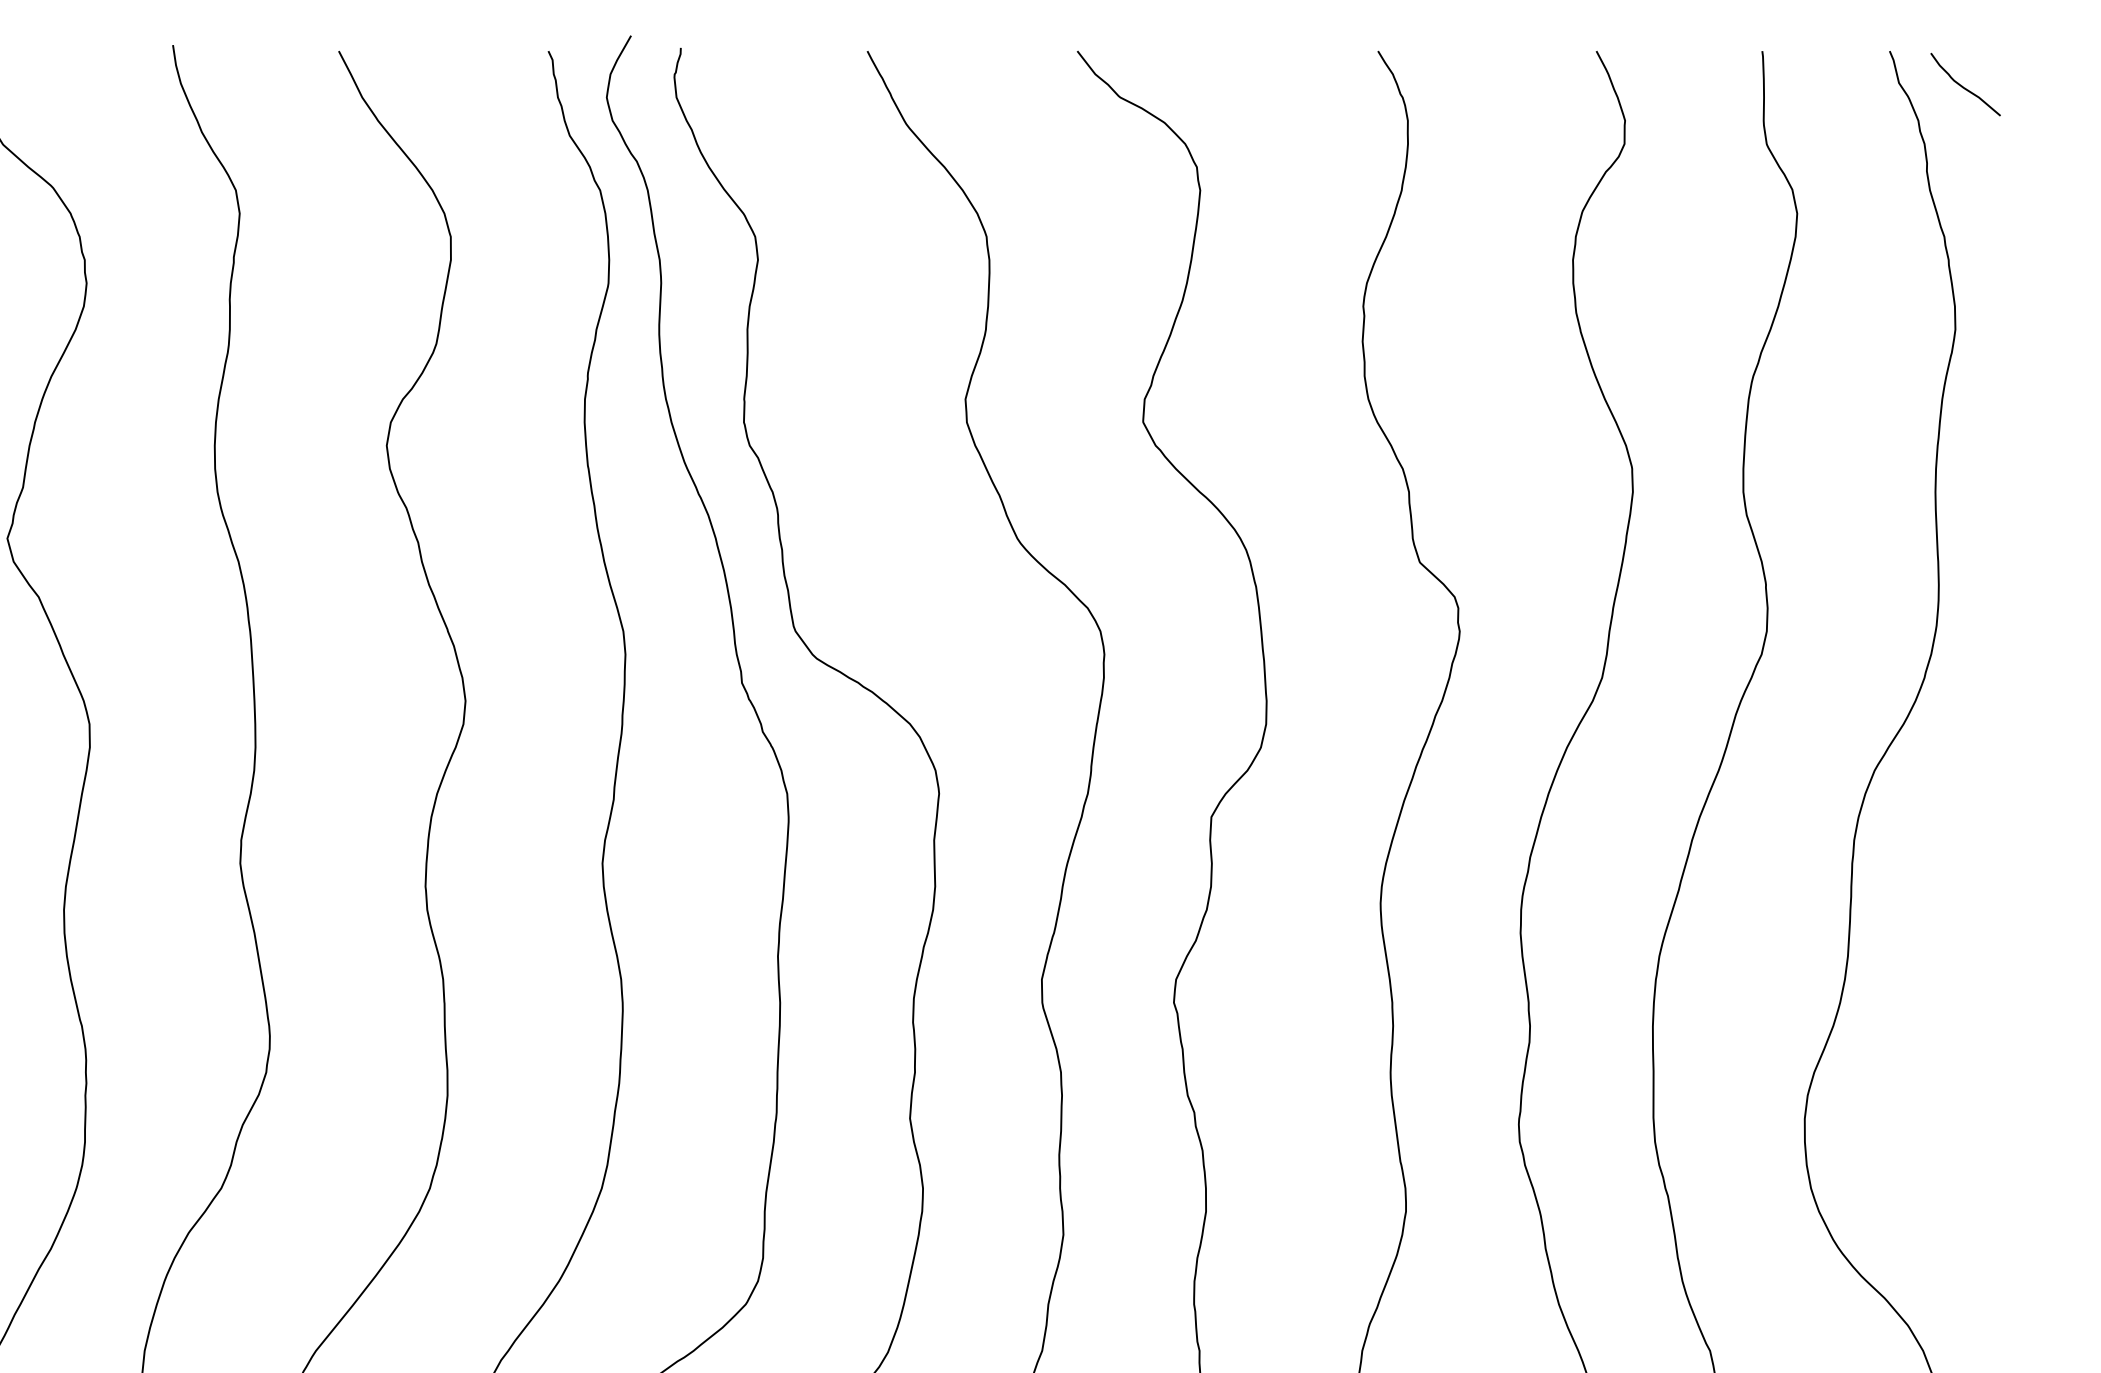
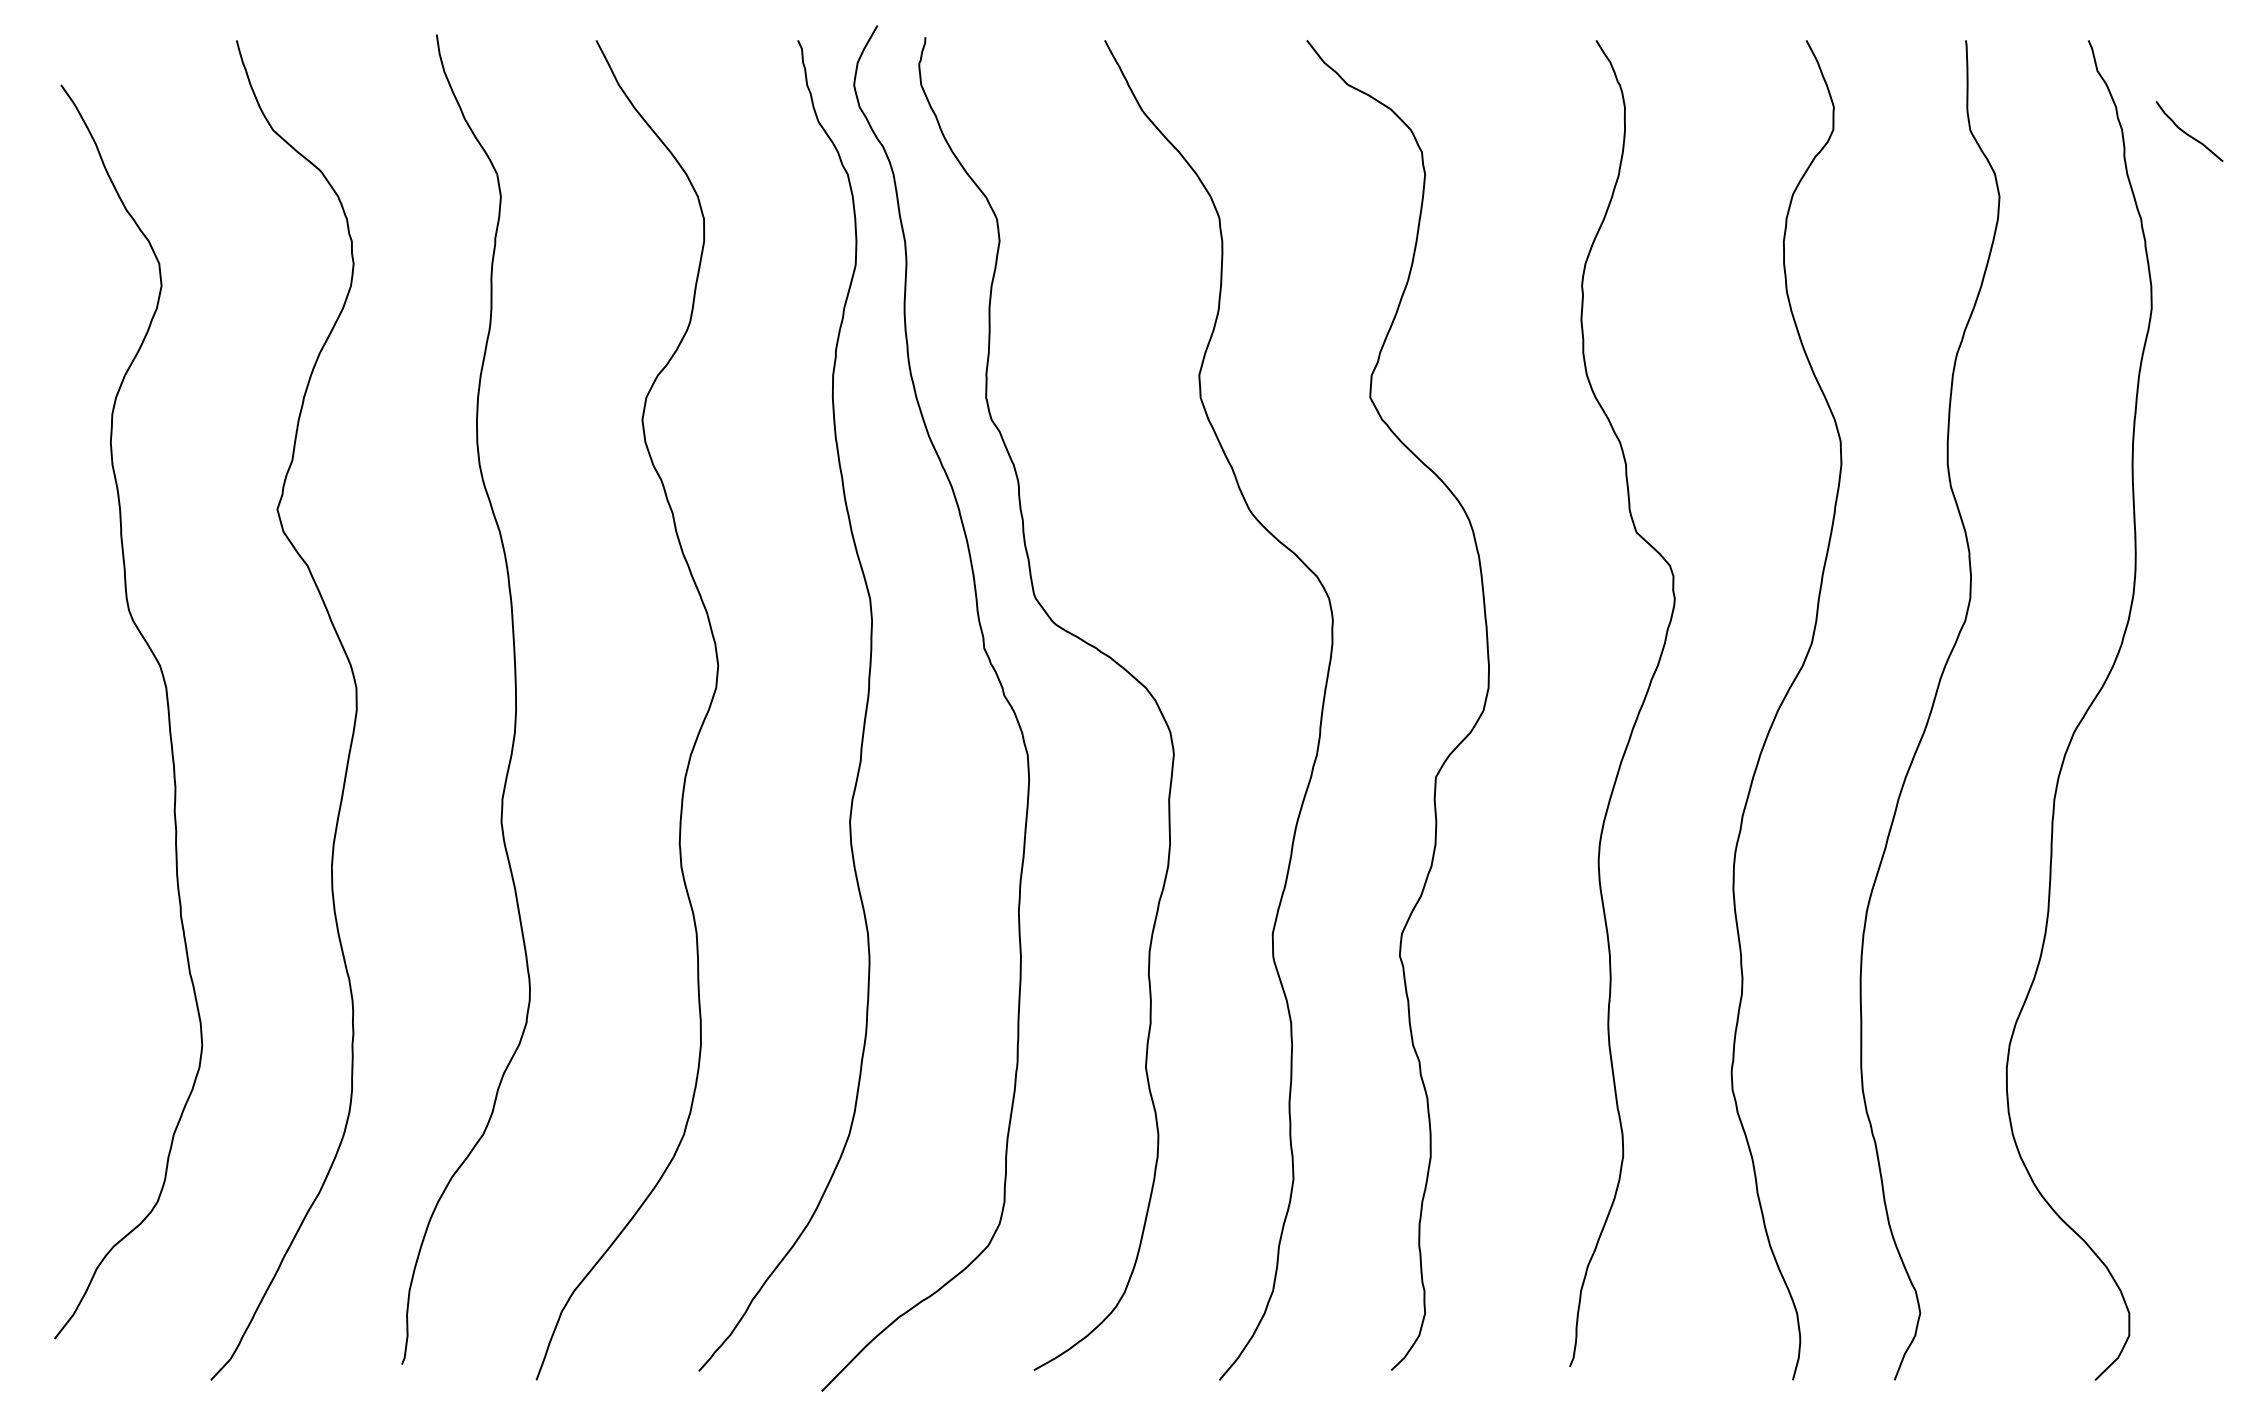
curve: (1963, 86) -> (2187, 133), moved

